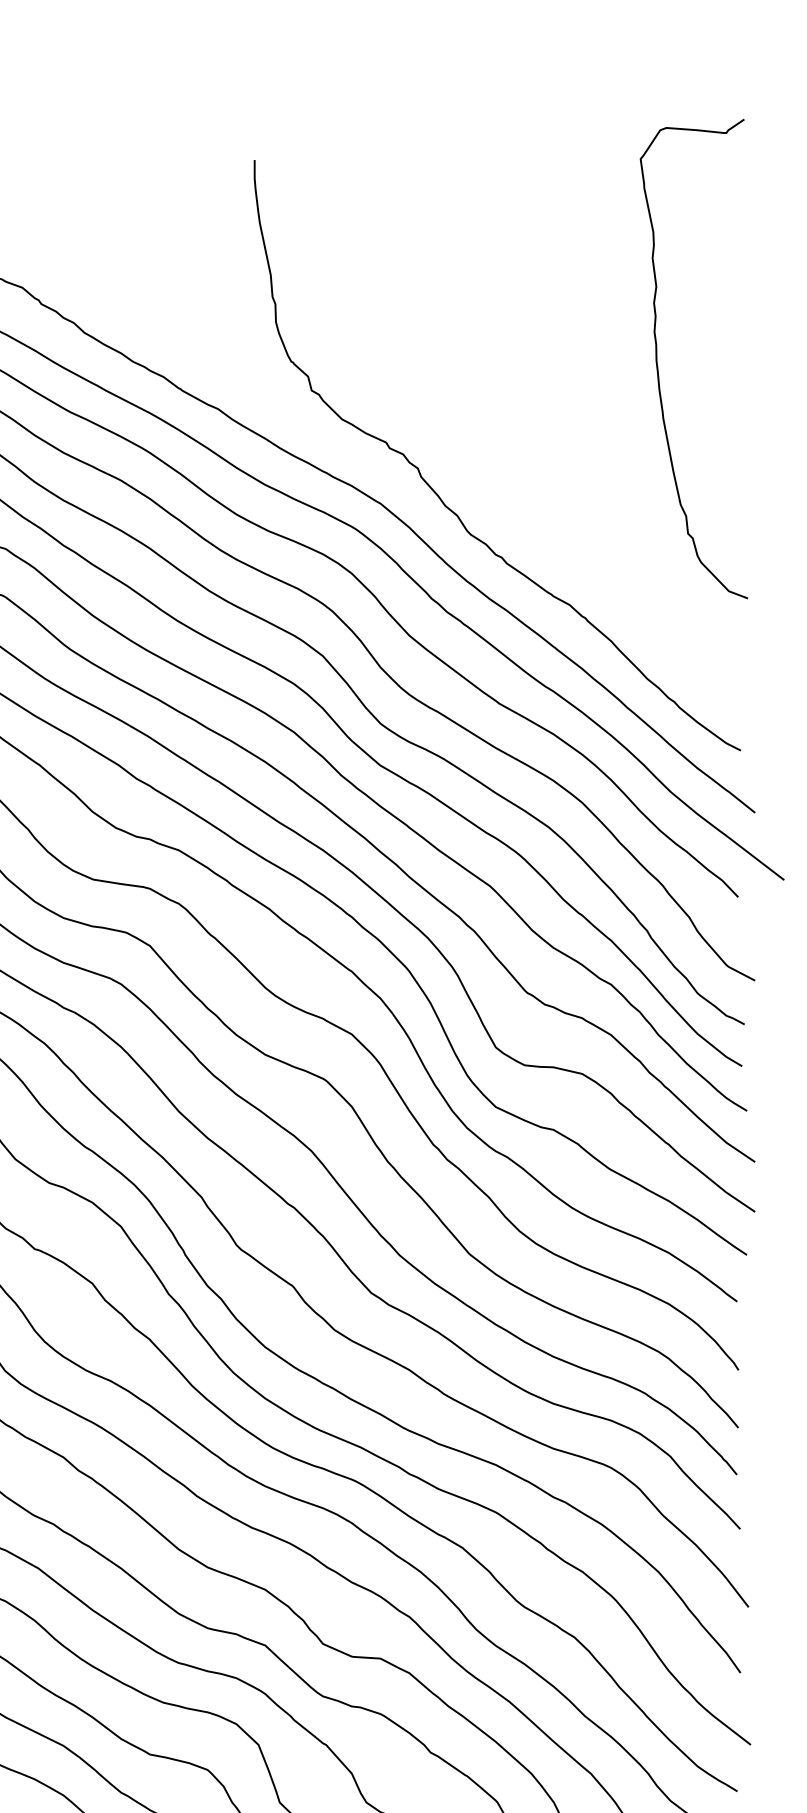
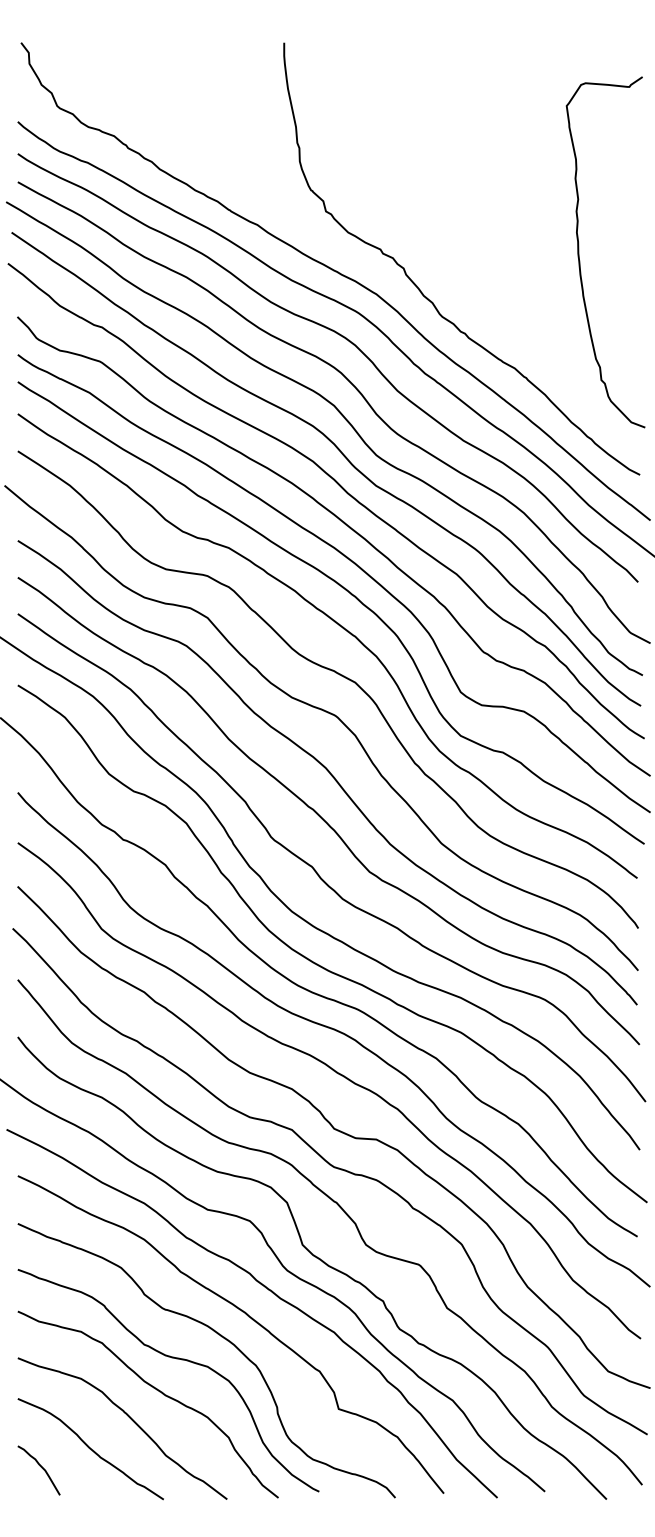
curve: (658, 359) -> (579, 252), moved

